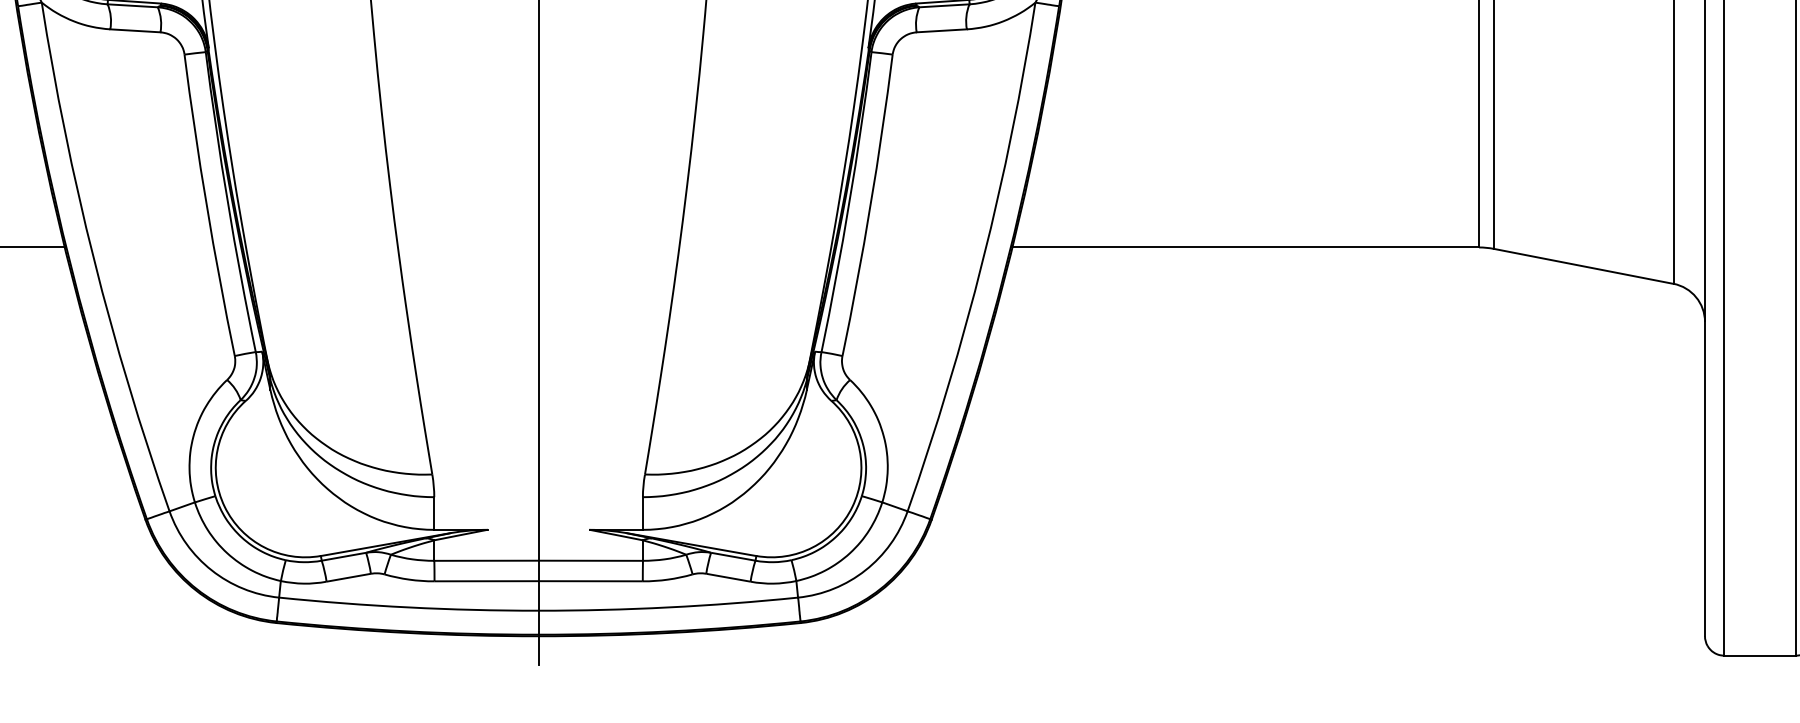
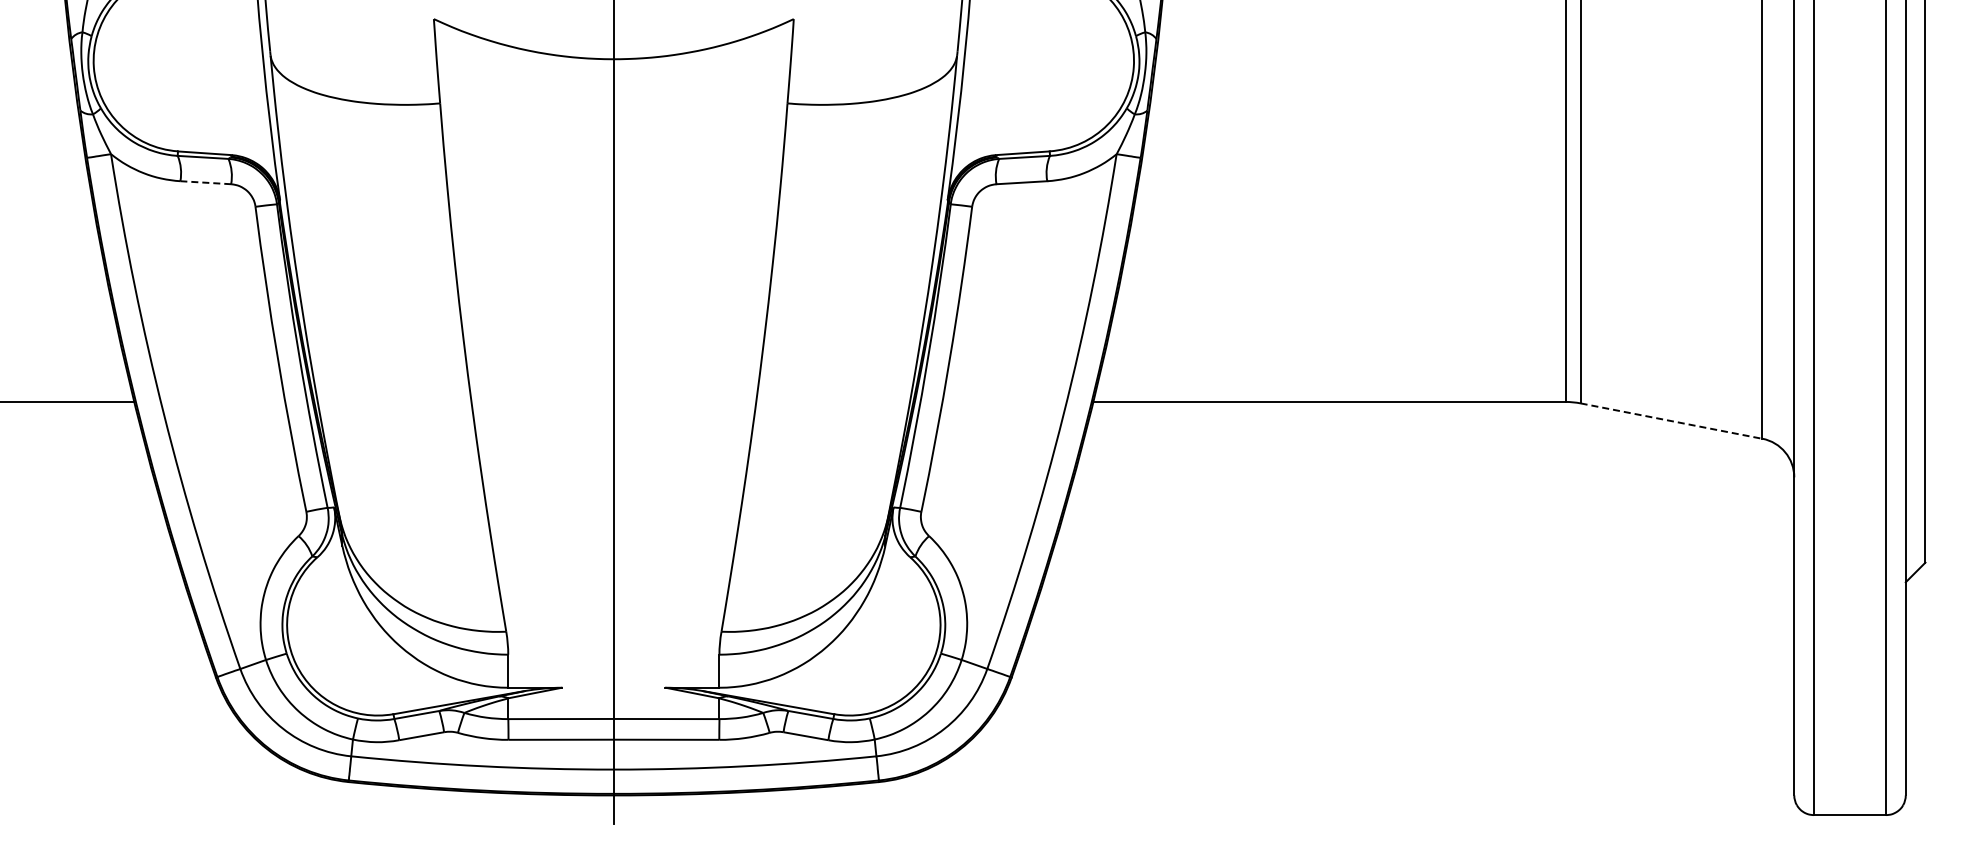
line: (136, 30) -> (206, 182), solid -> dashed
line: (1583, 266) -> (1671, 421), solid -> dashed

